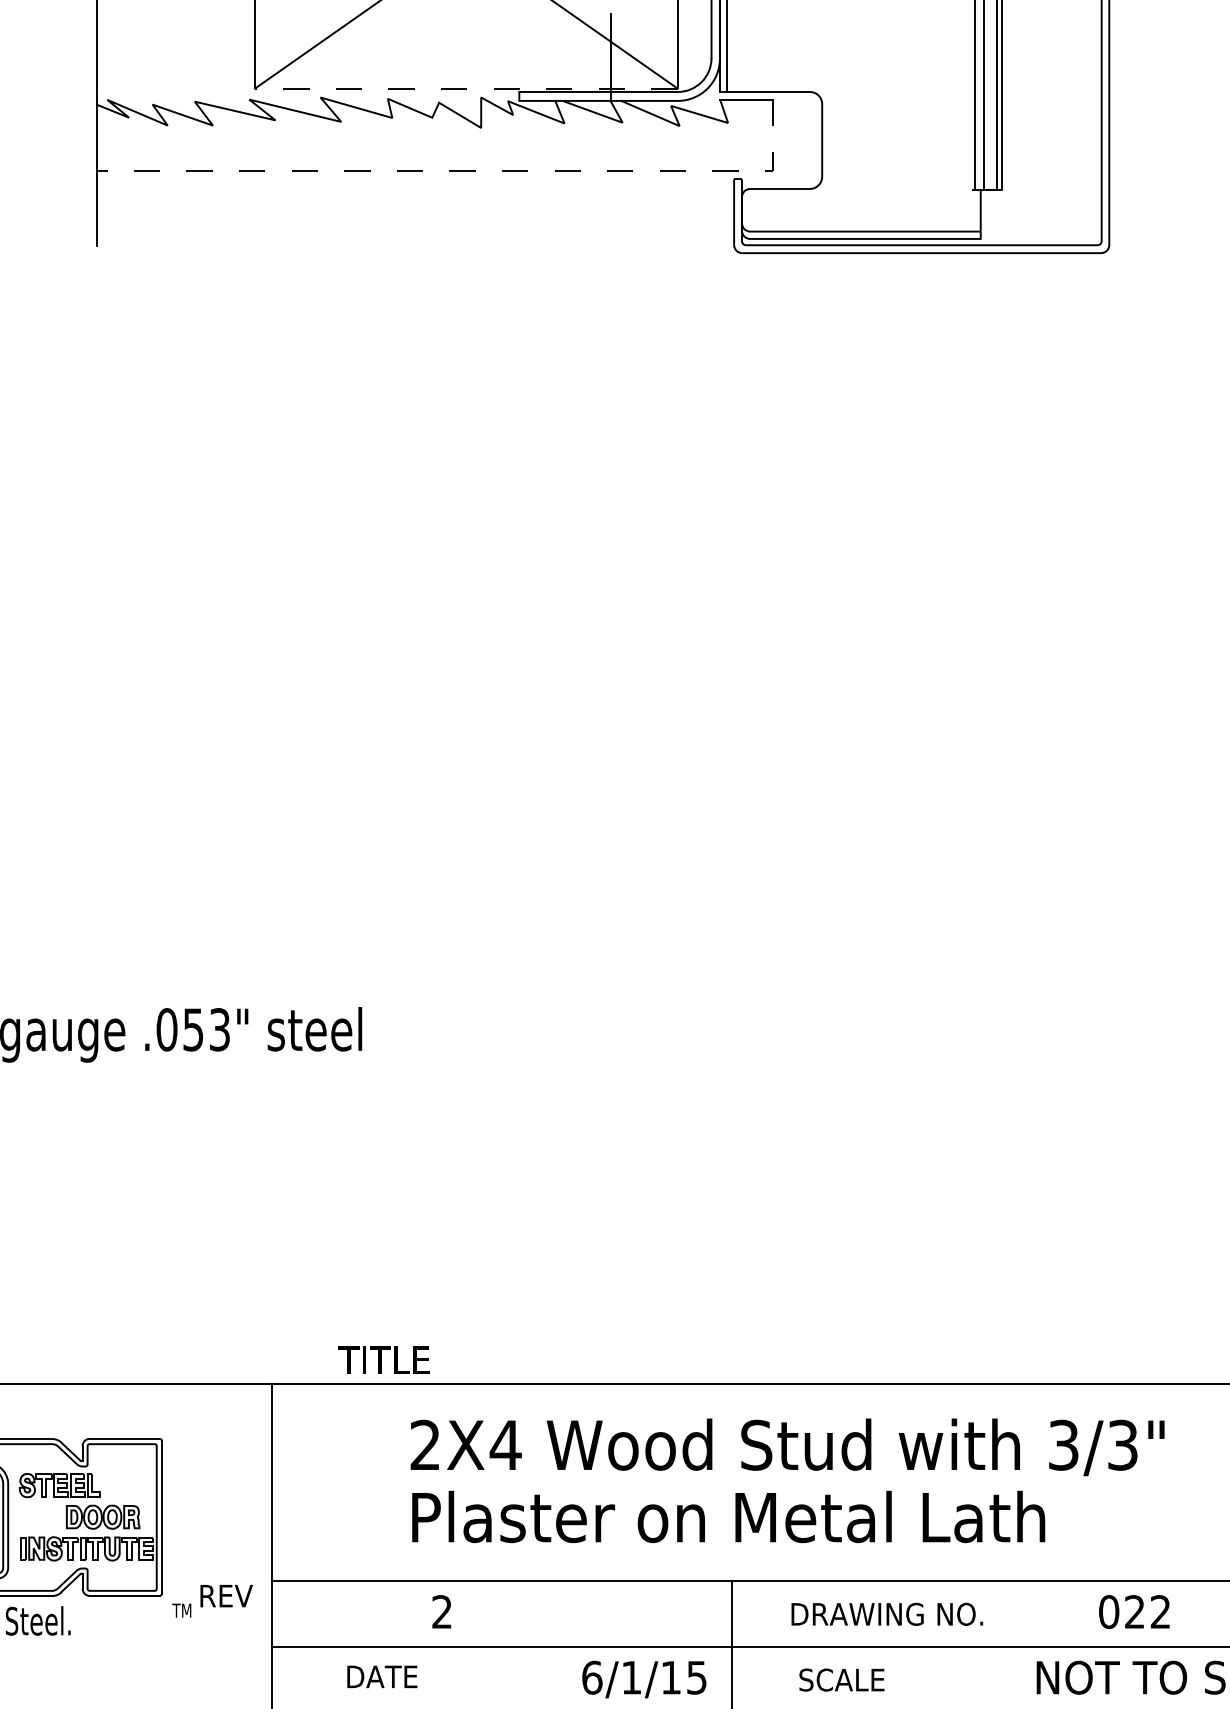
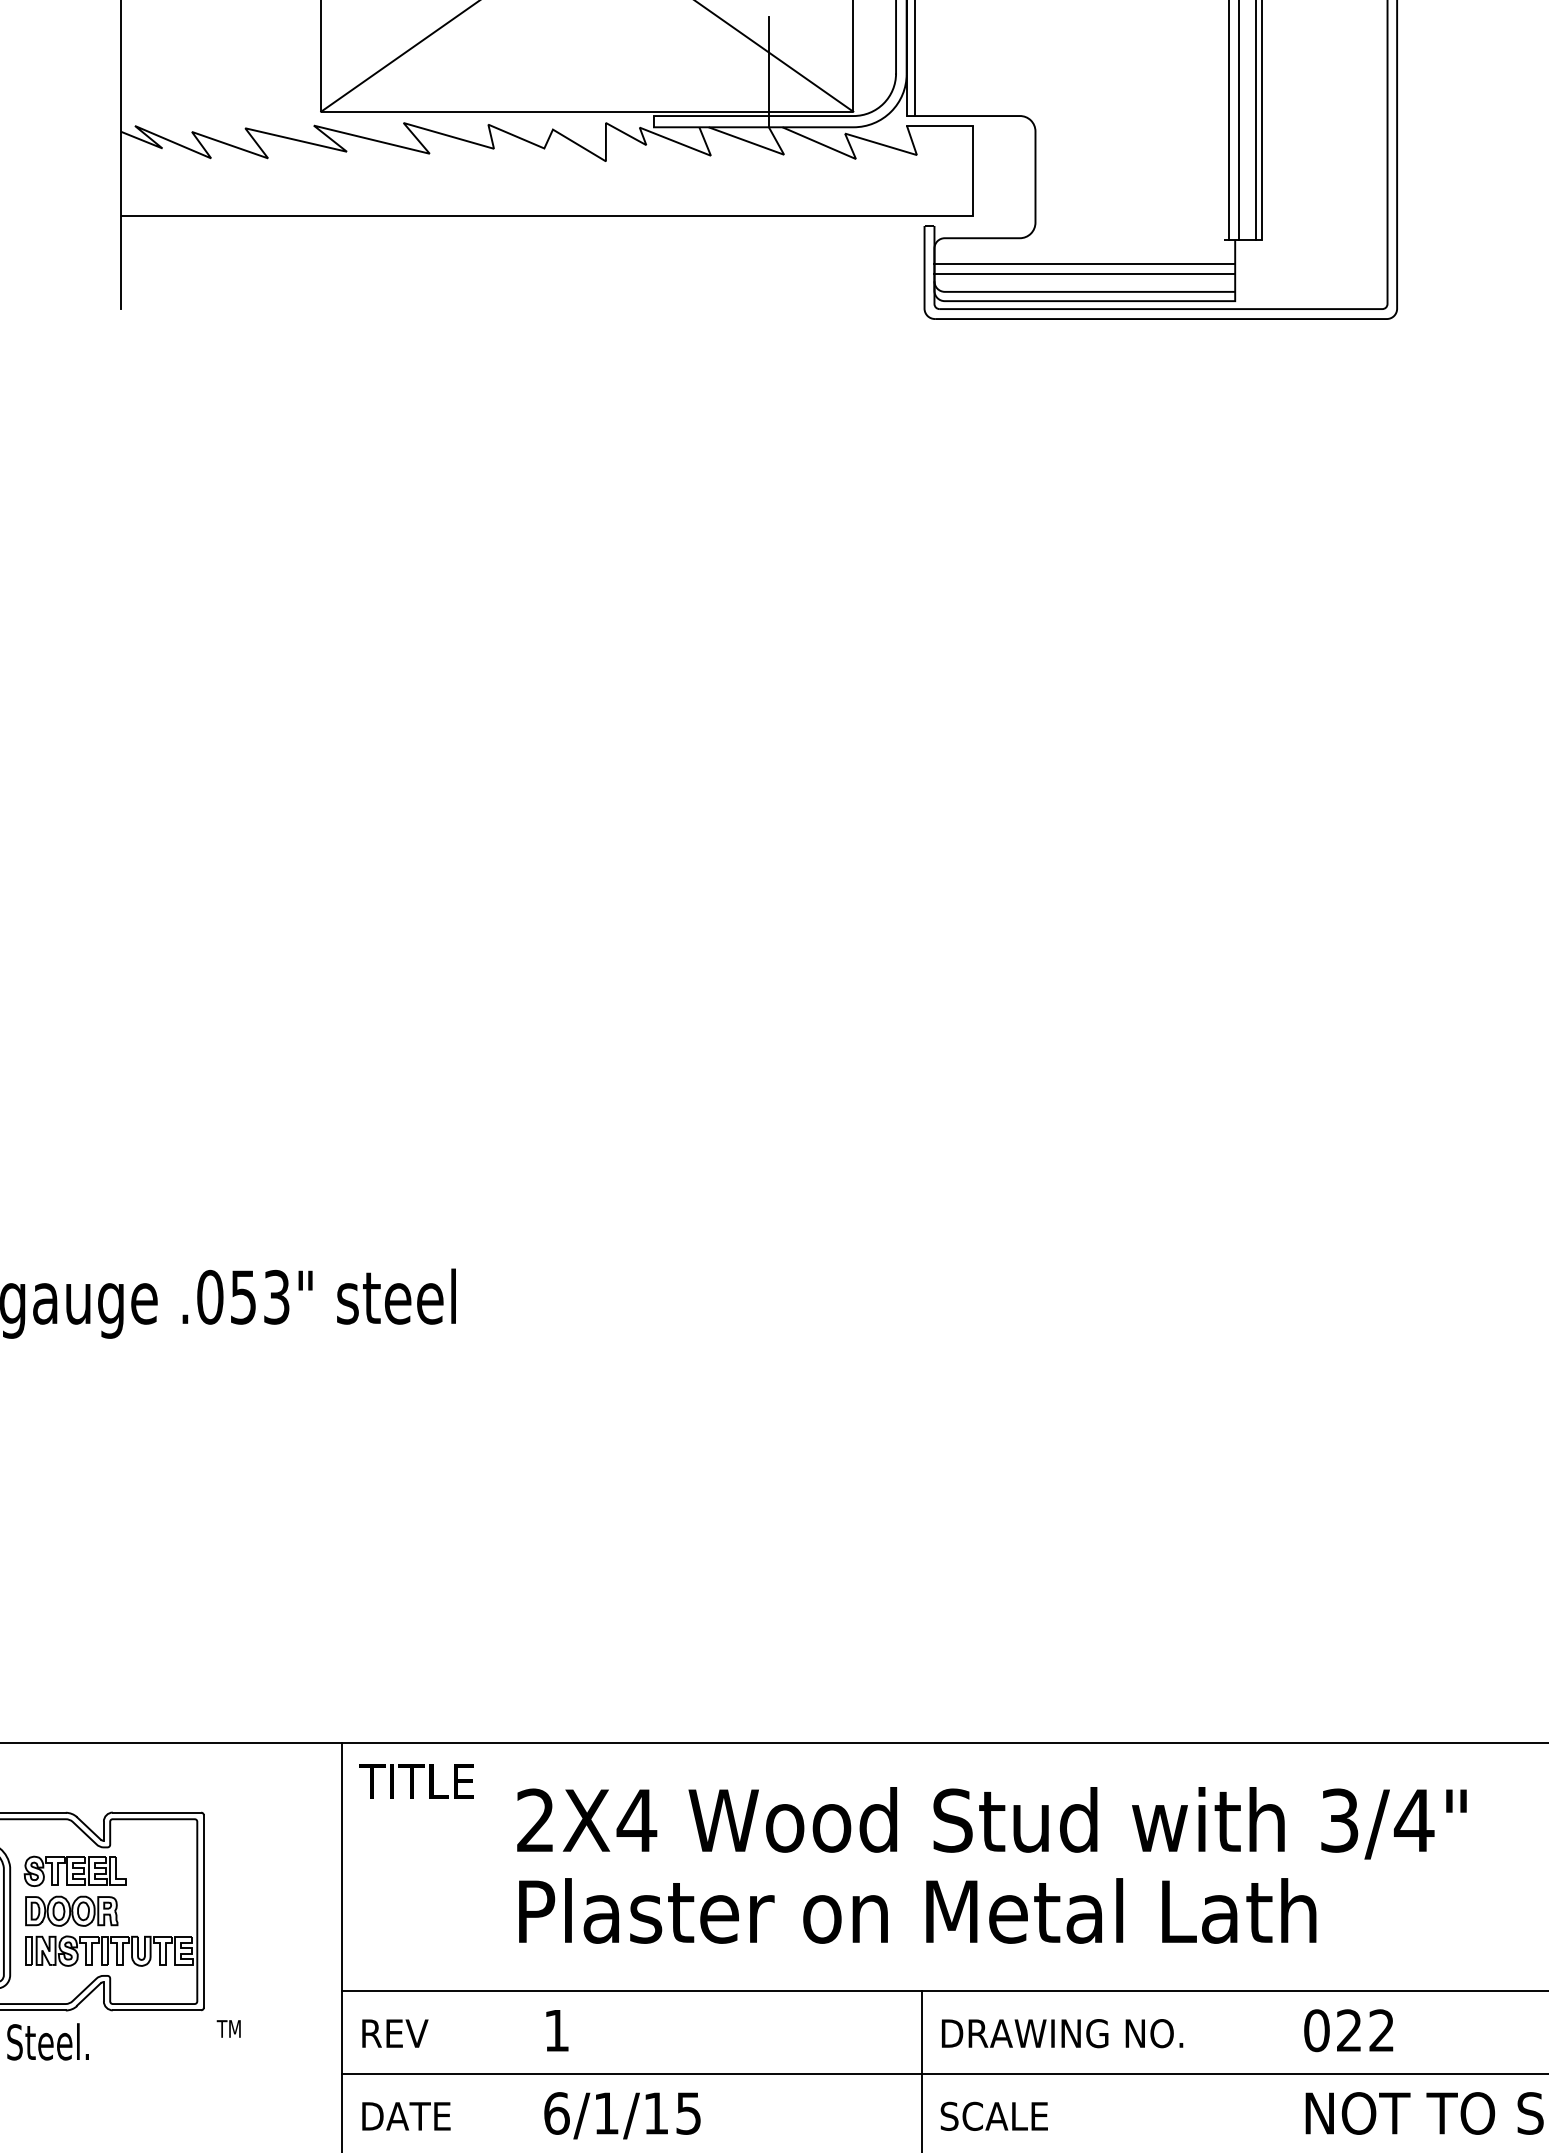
line: (465, 88) -> (586, 111), dashed -> solid
line: (470, 170) -> (592, 215), dashed -> solid
line: (861, 209) -> (1084, 263), added
line: (861, 217) -> (1084, 274), added
text: (383, 1360) -> (416, 1781), moved
text: (1122, 1445) -> (1413, 1820), 3/3" -> 3/4"
part: (102, 1516) -> (71, 1910), moved
text: (226, 1596) -> (395, 2033), moved
text: (441, 1611) -> (556, 2030), 2 -> 1
text: (1134, 1611) -> (1348, 2030), moved
text: (887, 1614) -> (1062, 2033), moved
text: (382, 1676) -> (406, 2116), moved
text: (644, 1679) -> (622, 2115), moved
text: (841, 1679) -> (993, 2115), moved

